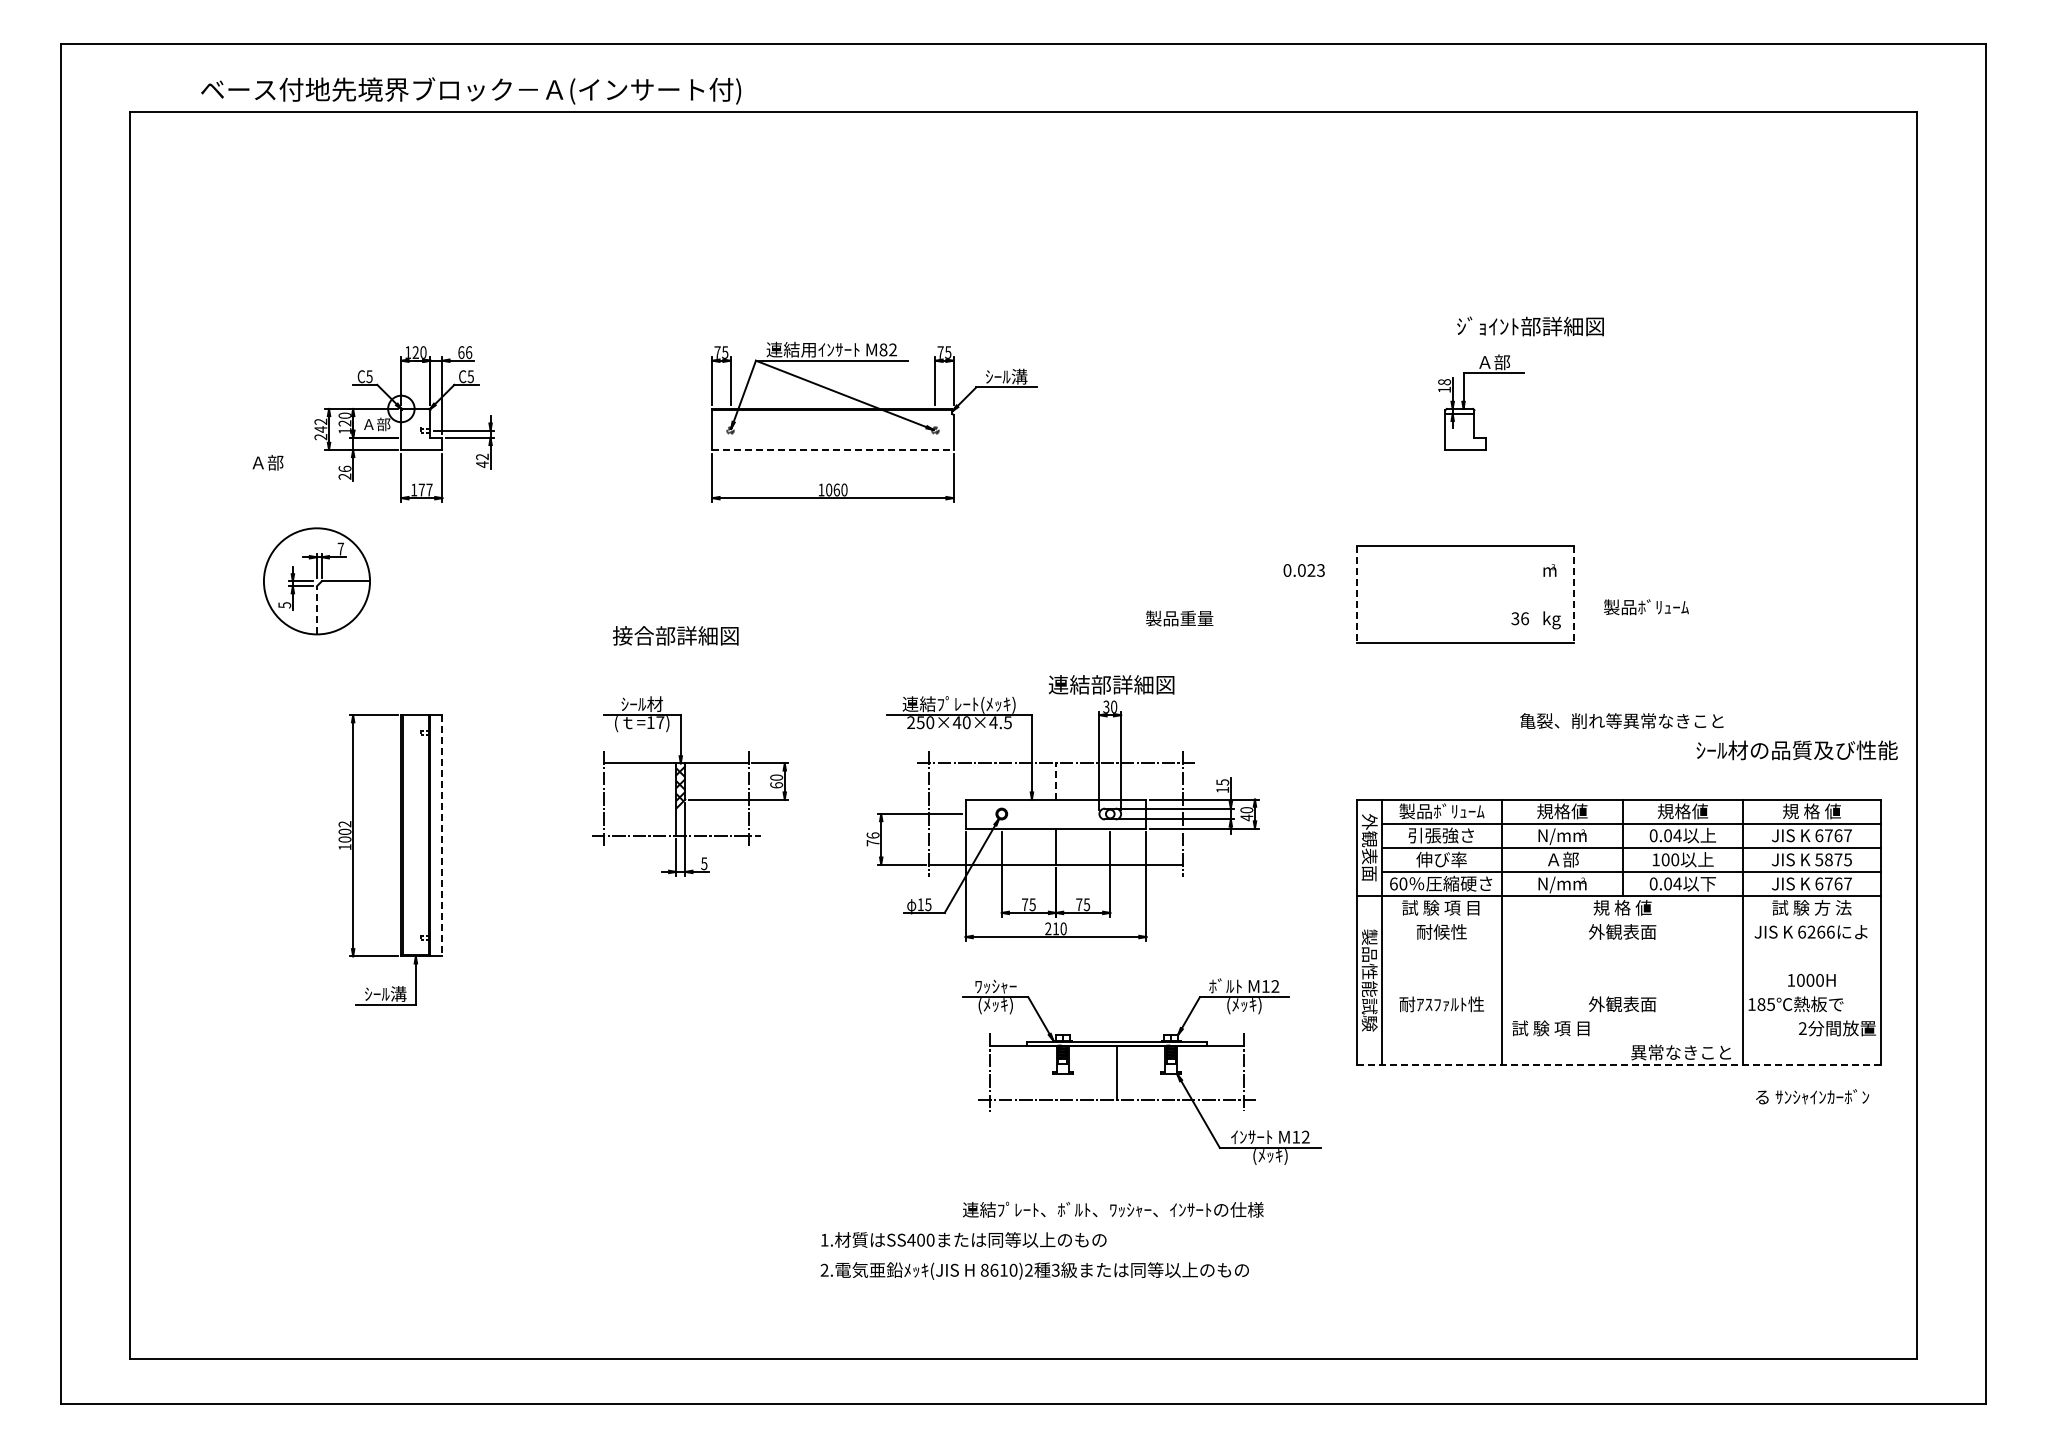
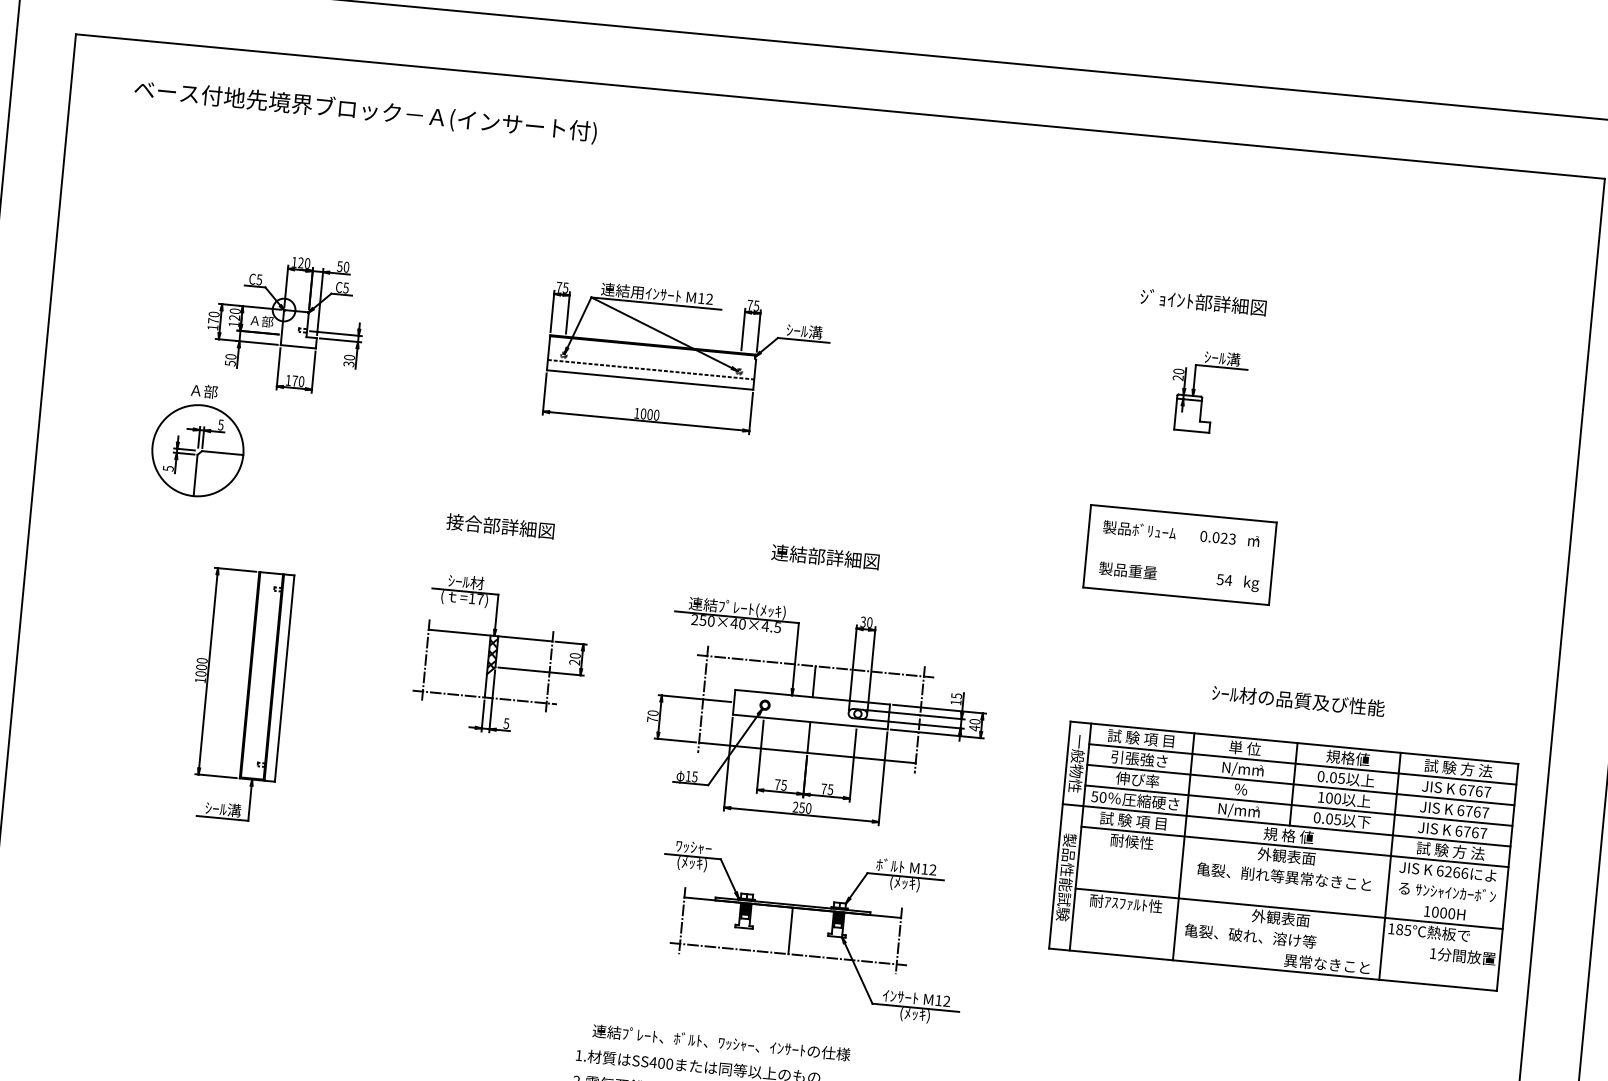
text: (471, 90) -> (366, 111), moved
text: (1530, 326) -> (1203, 302), moved
text: (883, 349) -> (701, 298), M82 -> M12
text: (465, 352) -> (343, 266), 66 -> 50
text: (1493, 362) -> (1222, 358), Ａ部 -> ｼｰﾙ溝
text: (1444, 385) -> (1178, 374), 18 -> 20
text: (320, 429) -> (213, 321), 242 -> 170
line: (832, 437) -> (650, 369), added
line: (833, 449) -> (650, 379), dashed -> solid
text: (482, 460) -> (349, 360), 42 -> 30
text: (267, 462) -> (204, 391), moved
text: (344, 472) -> (230, 359), 26 -> 50
text: (429, 489) -> (301, 381), 177 -> 170
text: (836, 489) -> (649, 414), 1060 -> 1000
text: (340, 548) -> (220, 424), 7 -> 5
text: (1303, 570) -> (1217, 537), moved
line: (1357, 595) -> (1087, 547), dashed -> solid
line: (1574, 595) -> (1272, 564), dashed -> solid
text: (1646, 607) -> (1139, 530), moved
line: (317, 609) -> (196, 474), dashed -> solid
text: (1179, 618) -> (1128, 570), moved
text: (1520, 618) -> (1224, 579), 36 -> 54
text: (1111, 684) -> (825, 556), moved
text: (1621, 720) -> (1283, 876), moved
text: (1796, 750) -> (1297, 700), moved
line: (1056, 781) -> (814, 681), dashed -> solid
text: (776, 785) -> (574, 662), 60 -> 20
text: (1441, 811) -> (1141, 738), 製品ﾎﾞﾘｭｰﾑ -> 試 験 項 目
text: (1562, 811) -> (1245, 748), 規格値 -> 単 位
text: (1811, 811) -> (1458, 768), 規 格 値 -> 試 験 方 法
text: (344, 824) -> (201, 661), 1002 -> 1000
line: (442, 835) -> (284, 678), dashed -> solid
text: (872, 835) -> (652, 713), 76 -> 70
text: (1677, 835) -> (1341, 778), 0.04 -> 0.05
text: (1369, 847) -> (1077, 763), 外観表面 -> 一般物性
text: (1563, 859) -> (1242, 789), Ａ部 -> ％
text: (1833, 859) -> (1473, 811), 5875 -> 6767
text: (1393, 883) -> (1094, 796), 60 -> 50
text: (1677, 883) -> (1337, 819), 0.04 -> 0.05
line: (1630, 920) -> (1294, 847), added
text: (1055, 928) -> (801, 807), 210 -> 250
line: (1630, 992) -> (1288, 908), added
text: (1589, 1028) -> (1250, 936), 試 験 項 目 -> 亀裂、破れ、溶け等
text: (1802, 1028) -> (1432, 953), 2 -> 1
line: (1619, 1064) -> (1273, 969), dashed -> solid
part: (1160, 1071) -> (827, 933), moved
text: (1812, 1096) -> (1447, 891), moved
text: (1113, 1209) -> (721, 1042), moved

